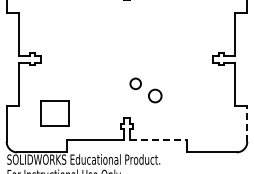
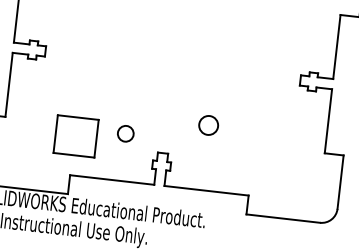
circle: (135, 83) -> (125, 133), moved
part: (54, 113) -> (75, 136), moved
line: (247, 123) -> (340, 181), dashed -> solid
line: (159, 139) -> (207, 190), dashed -> solid

